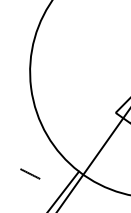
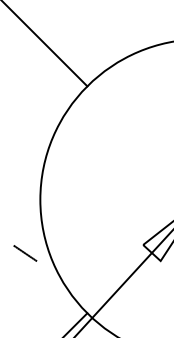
line: (30, 174) -> (25, 253), moved

